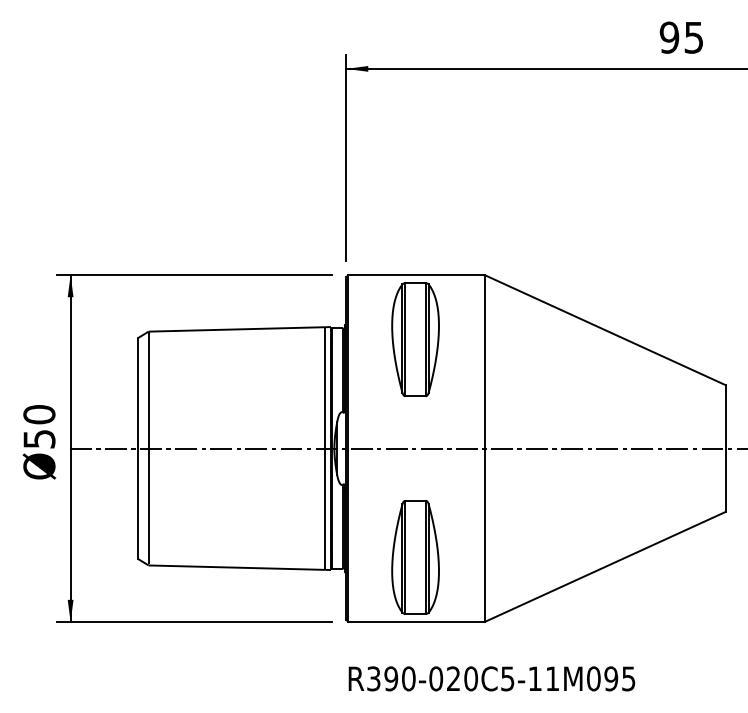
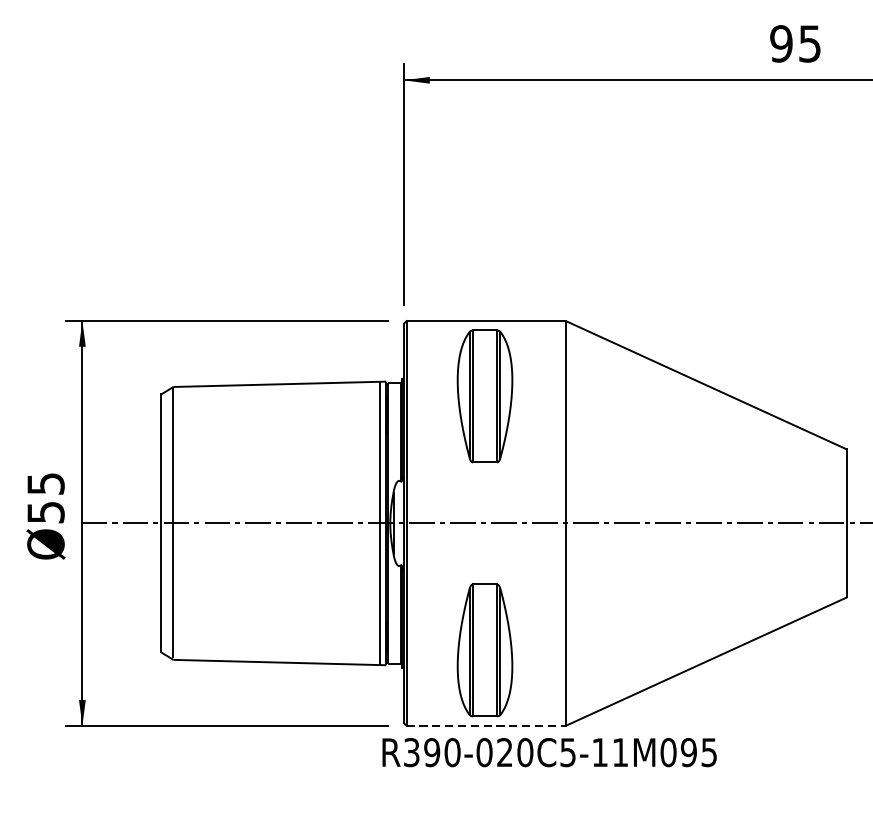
text: (39, 414) -> (46, 483), Ø50 -> Ø55
line: (417, 621) -> (487, 725), solid -> dashed
text: (491, 678) -> (549, 752), moved

